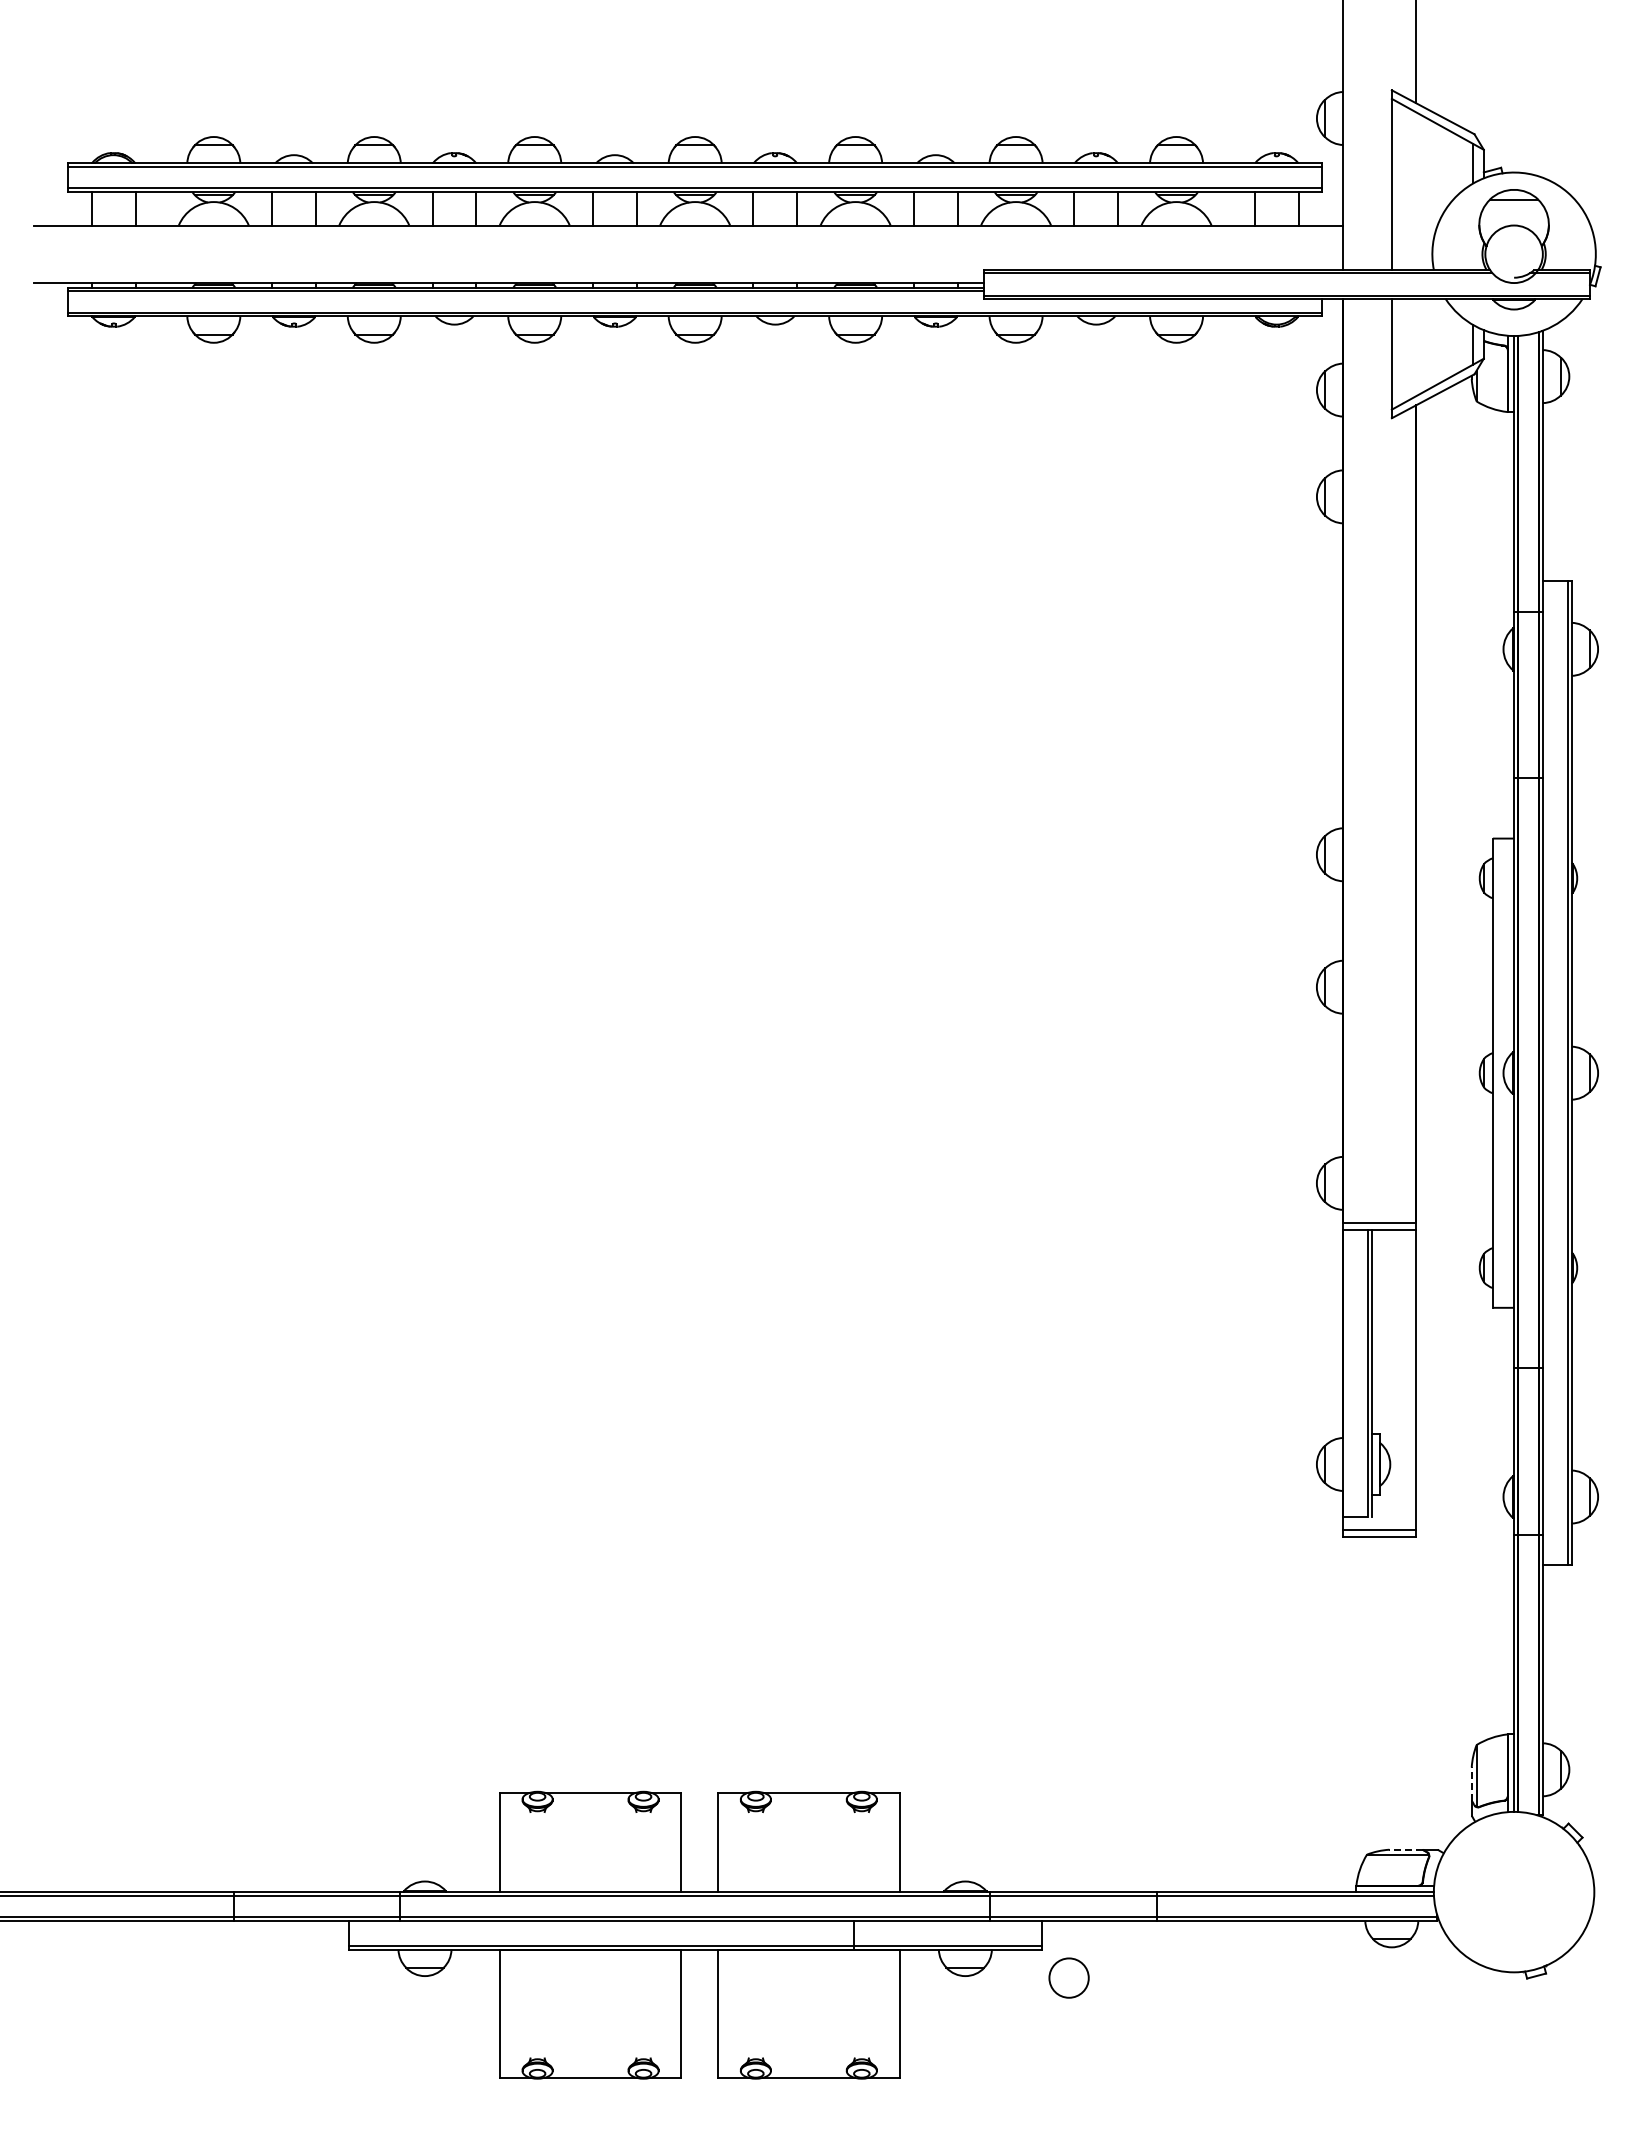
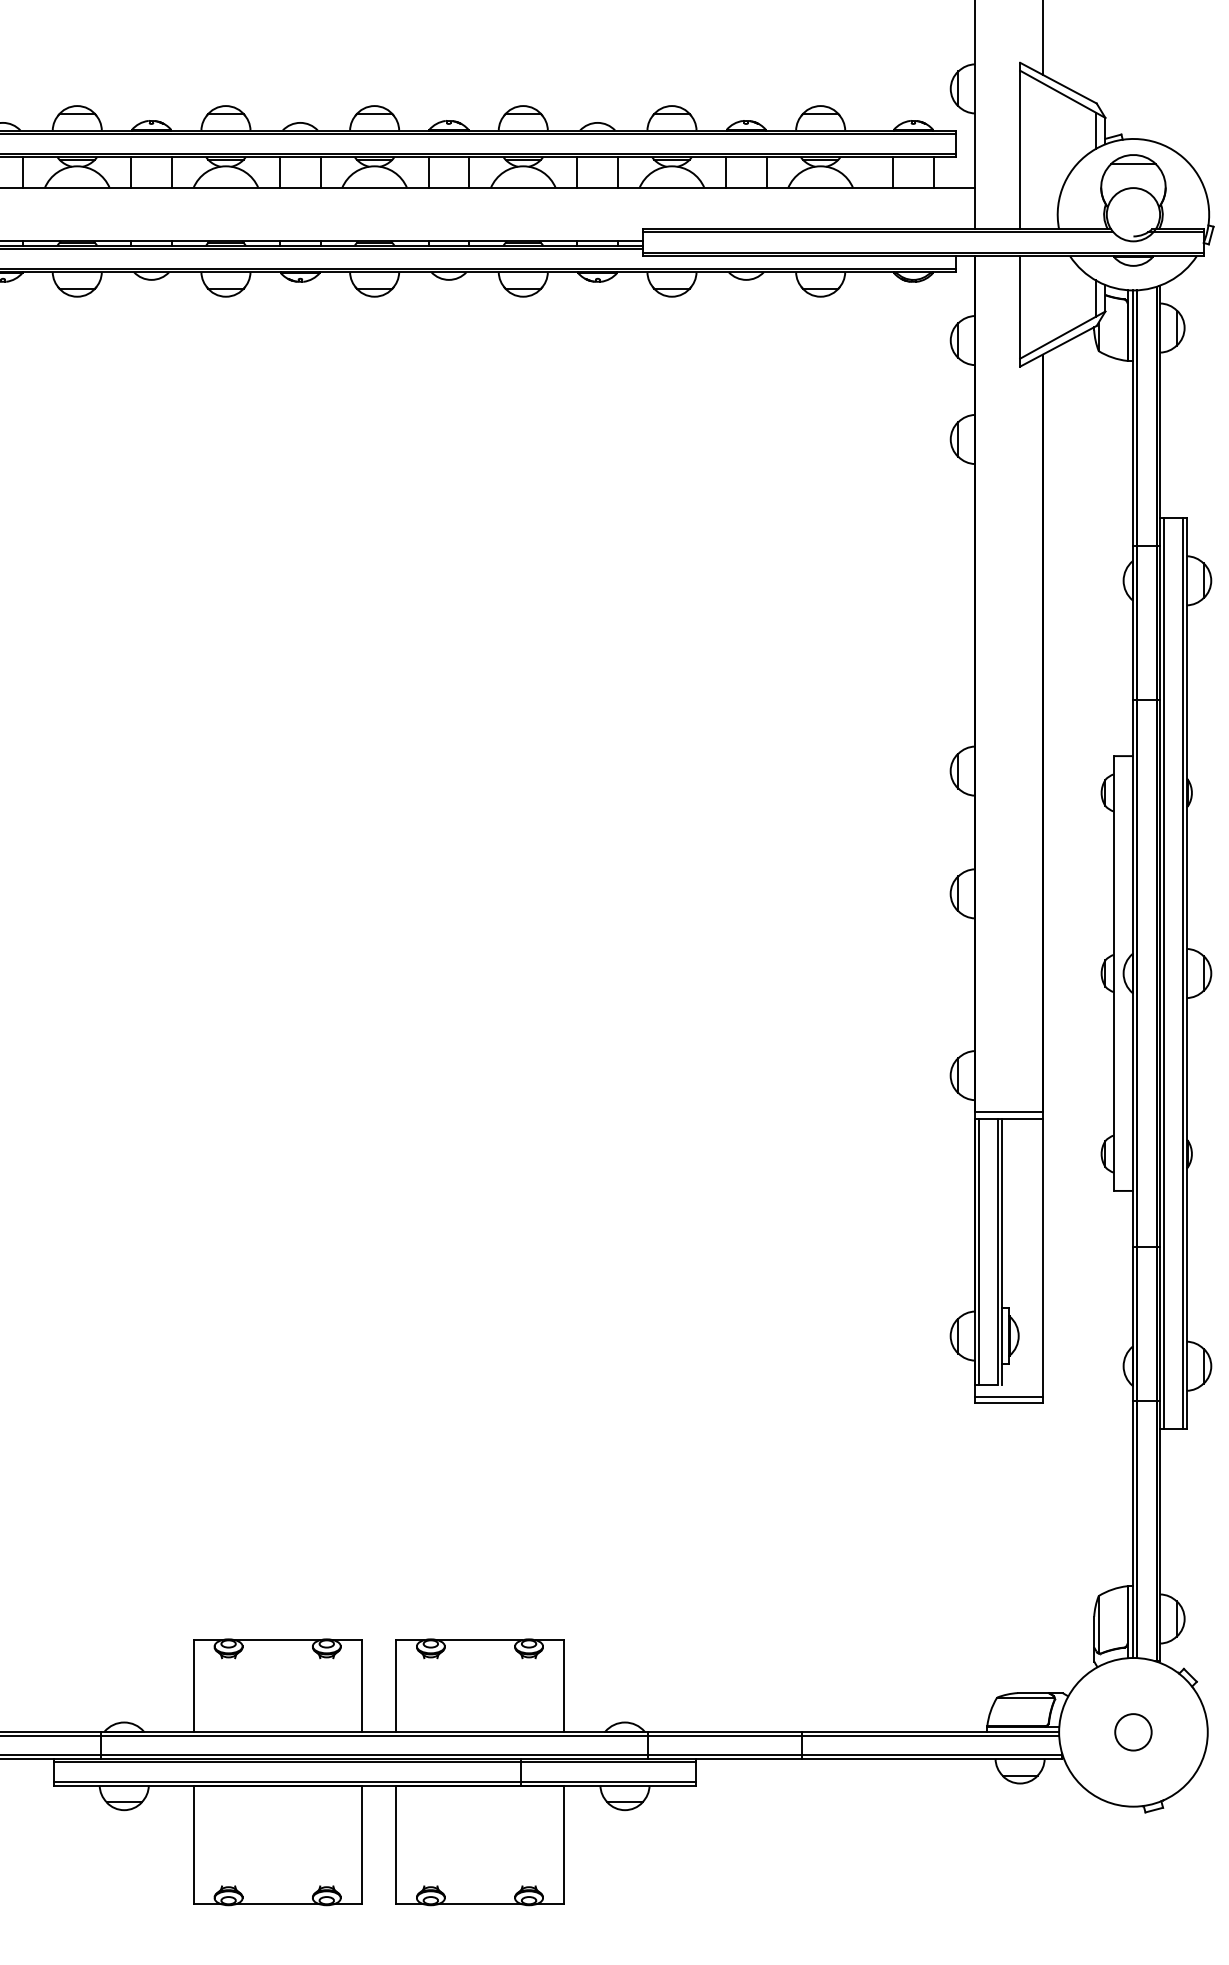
line: (1546, 1073) -> (1163, 973), added
line: (1347, 1373) -> (979, 1251), added
line: (1471, 1783) -> (1093, 1631), dashed -> solid
line: (1405, 1849) -> (1032, 1692), dashed -> solid
line: (694, 1924) -> (374, 1762), added
circle: (1068, 1977) -> (1132, 1731), moved

